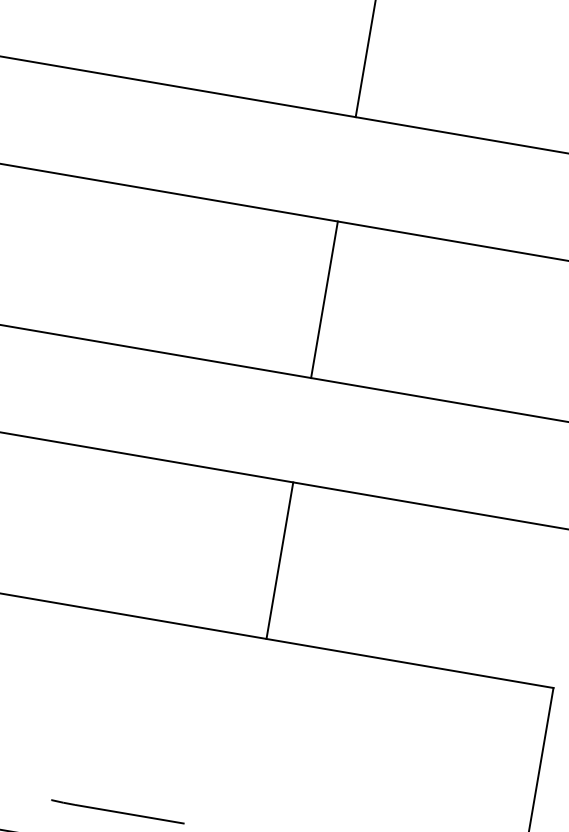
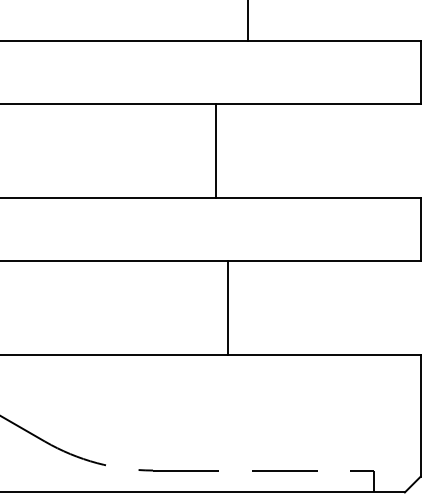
line: (325, 299) -> (216, 150), moved
line: (280, 560) -> (228, 307), moved

